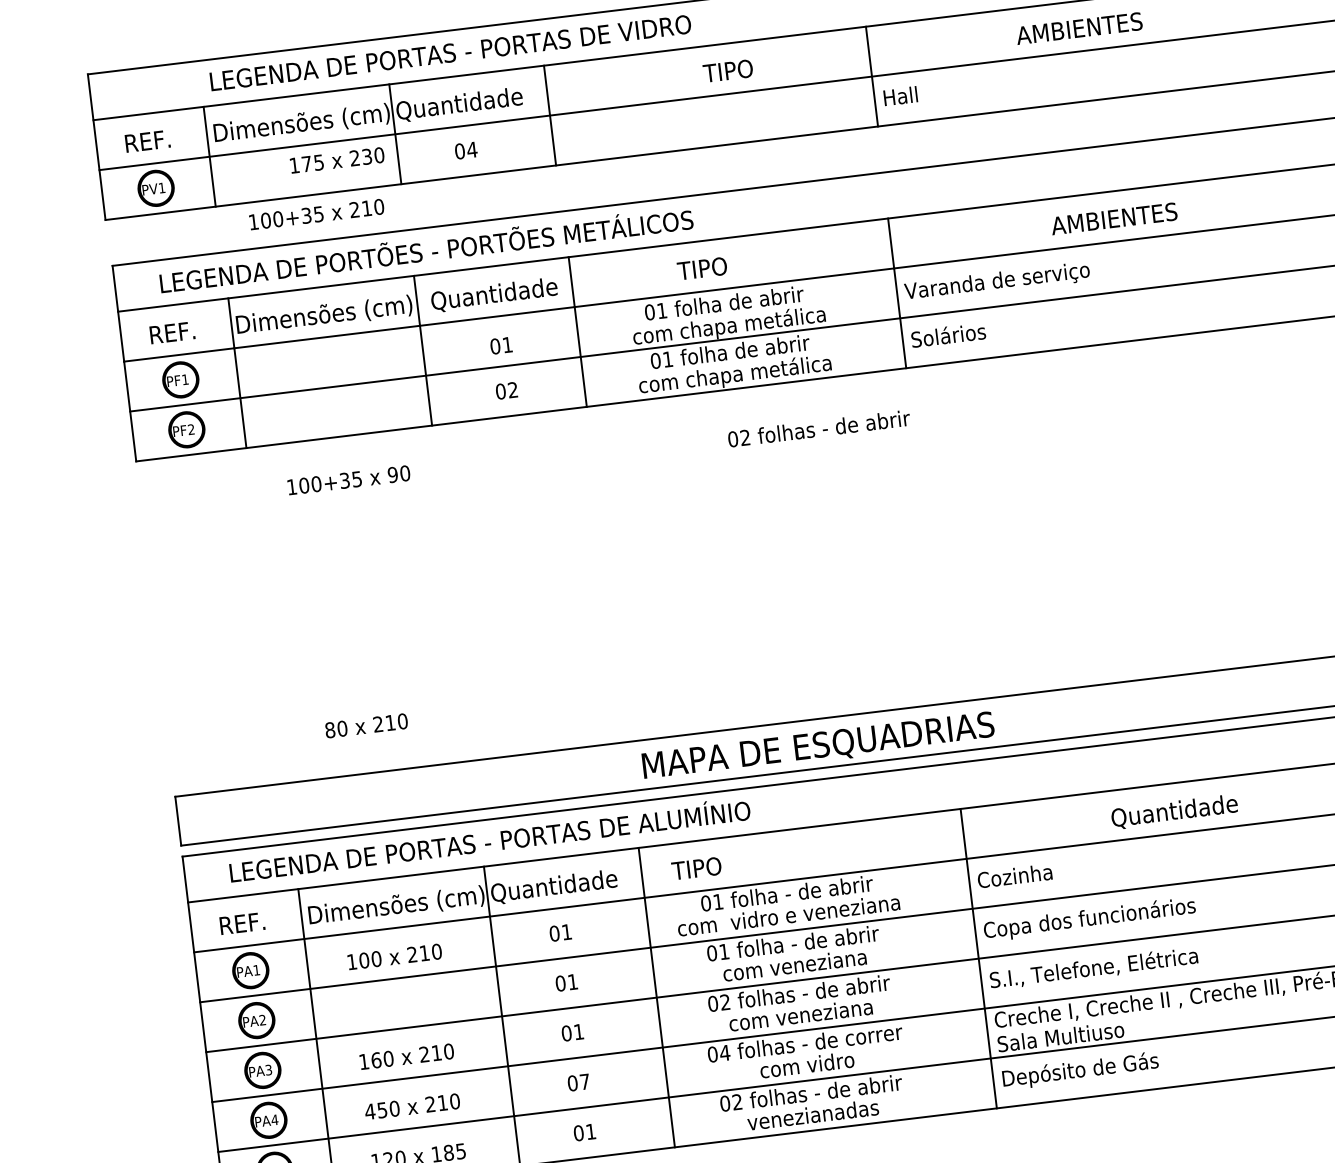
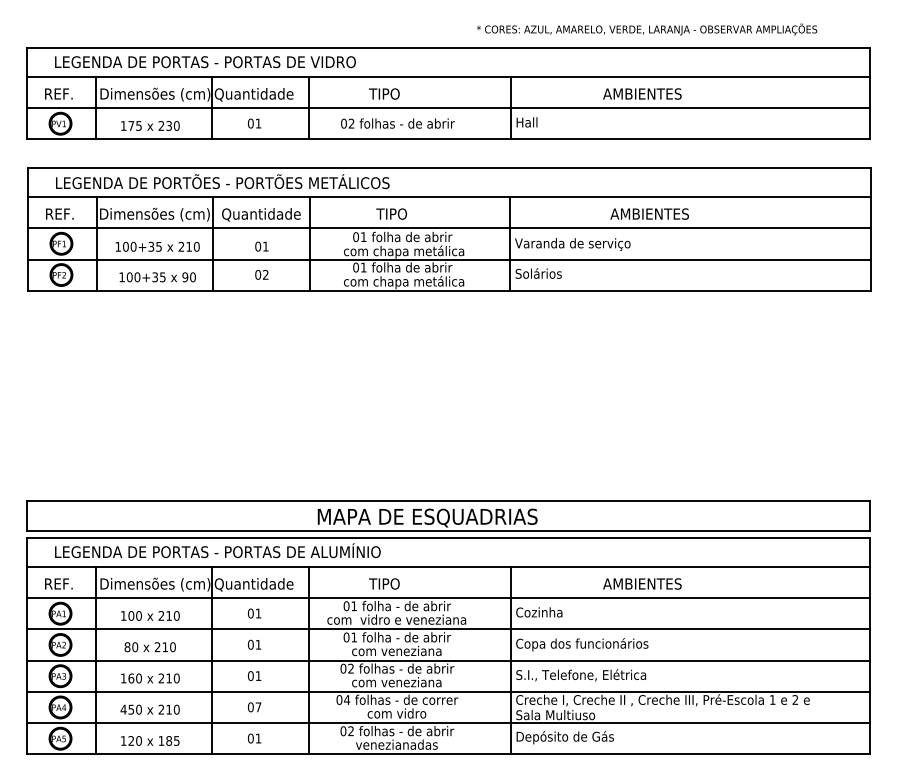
text: (450, 53) -> (205, 62), moved
text: (728, 70) -> (384, 93), moved
text: (472, 149) -> (258, 123), 04 -> 01
text: (337, 159) -> (150, 125), moved
text: (316, 213) -> (157, 246), moved
text: (818, 428) -> (397, 123), moved
text: (348, 480) -> (157, 277), moved
text: (365, 726) -> (149, 647), moved
text: (1174, 811) -> (642, 584), Quantidade -> AMBIENTES
text: (696, 867) -> (384, 583), moved

